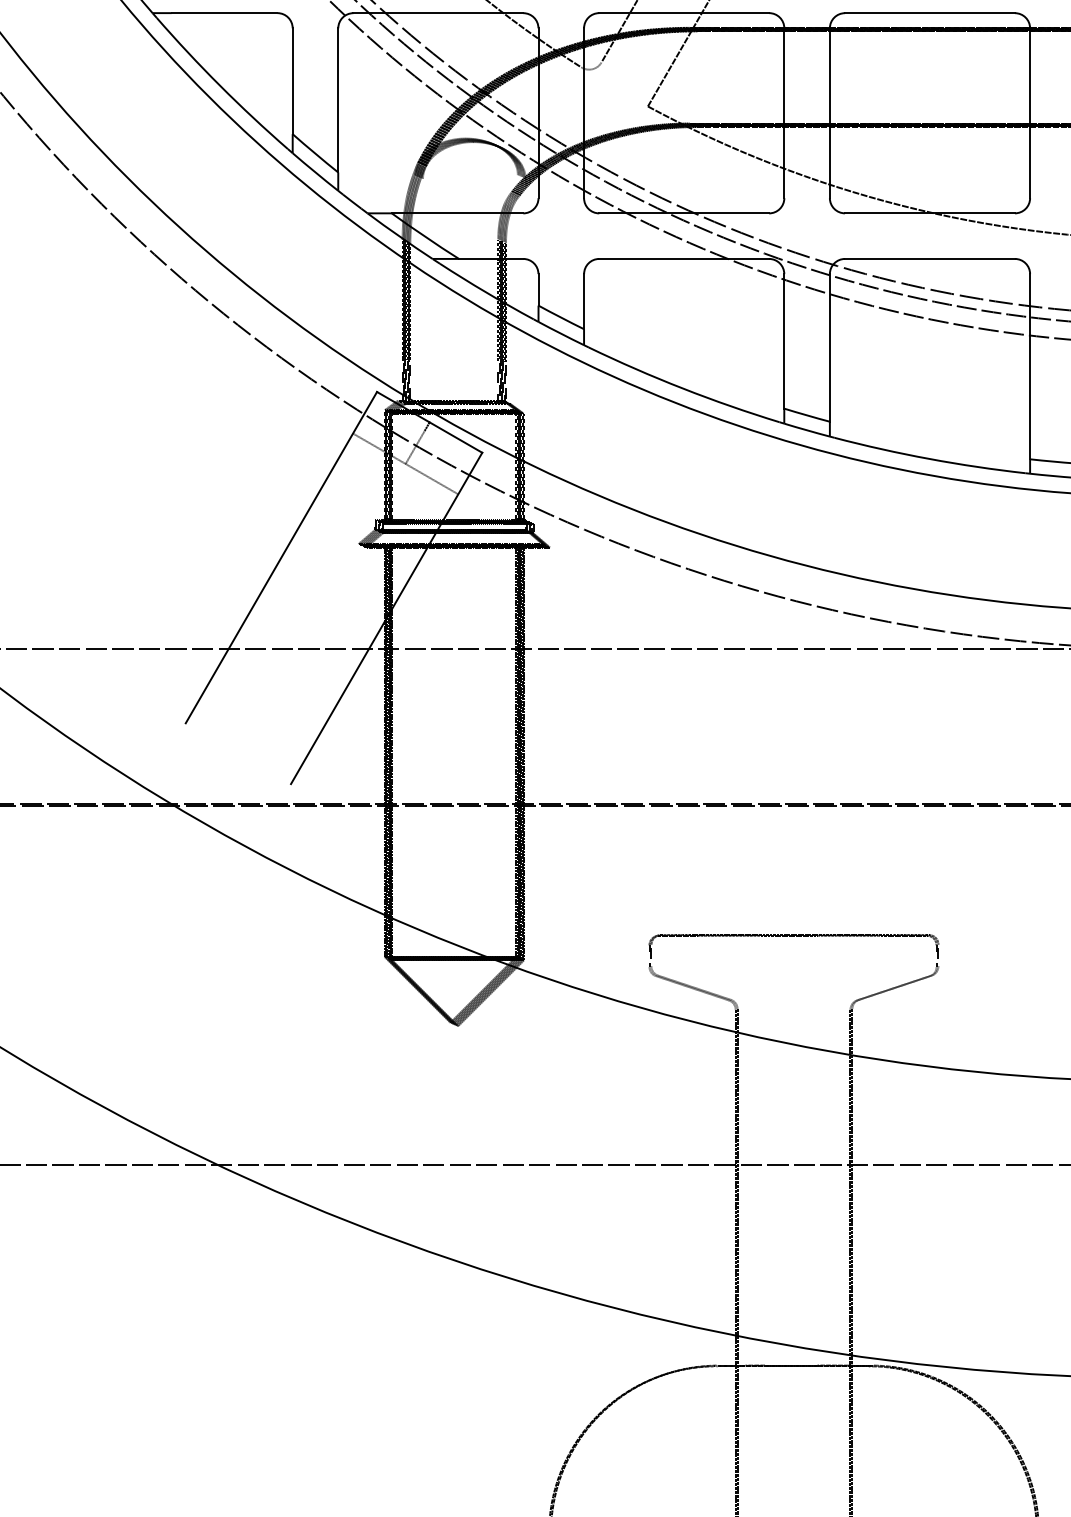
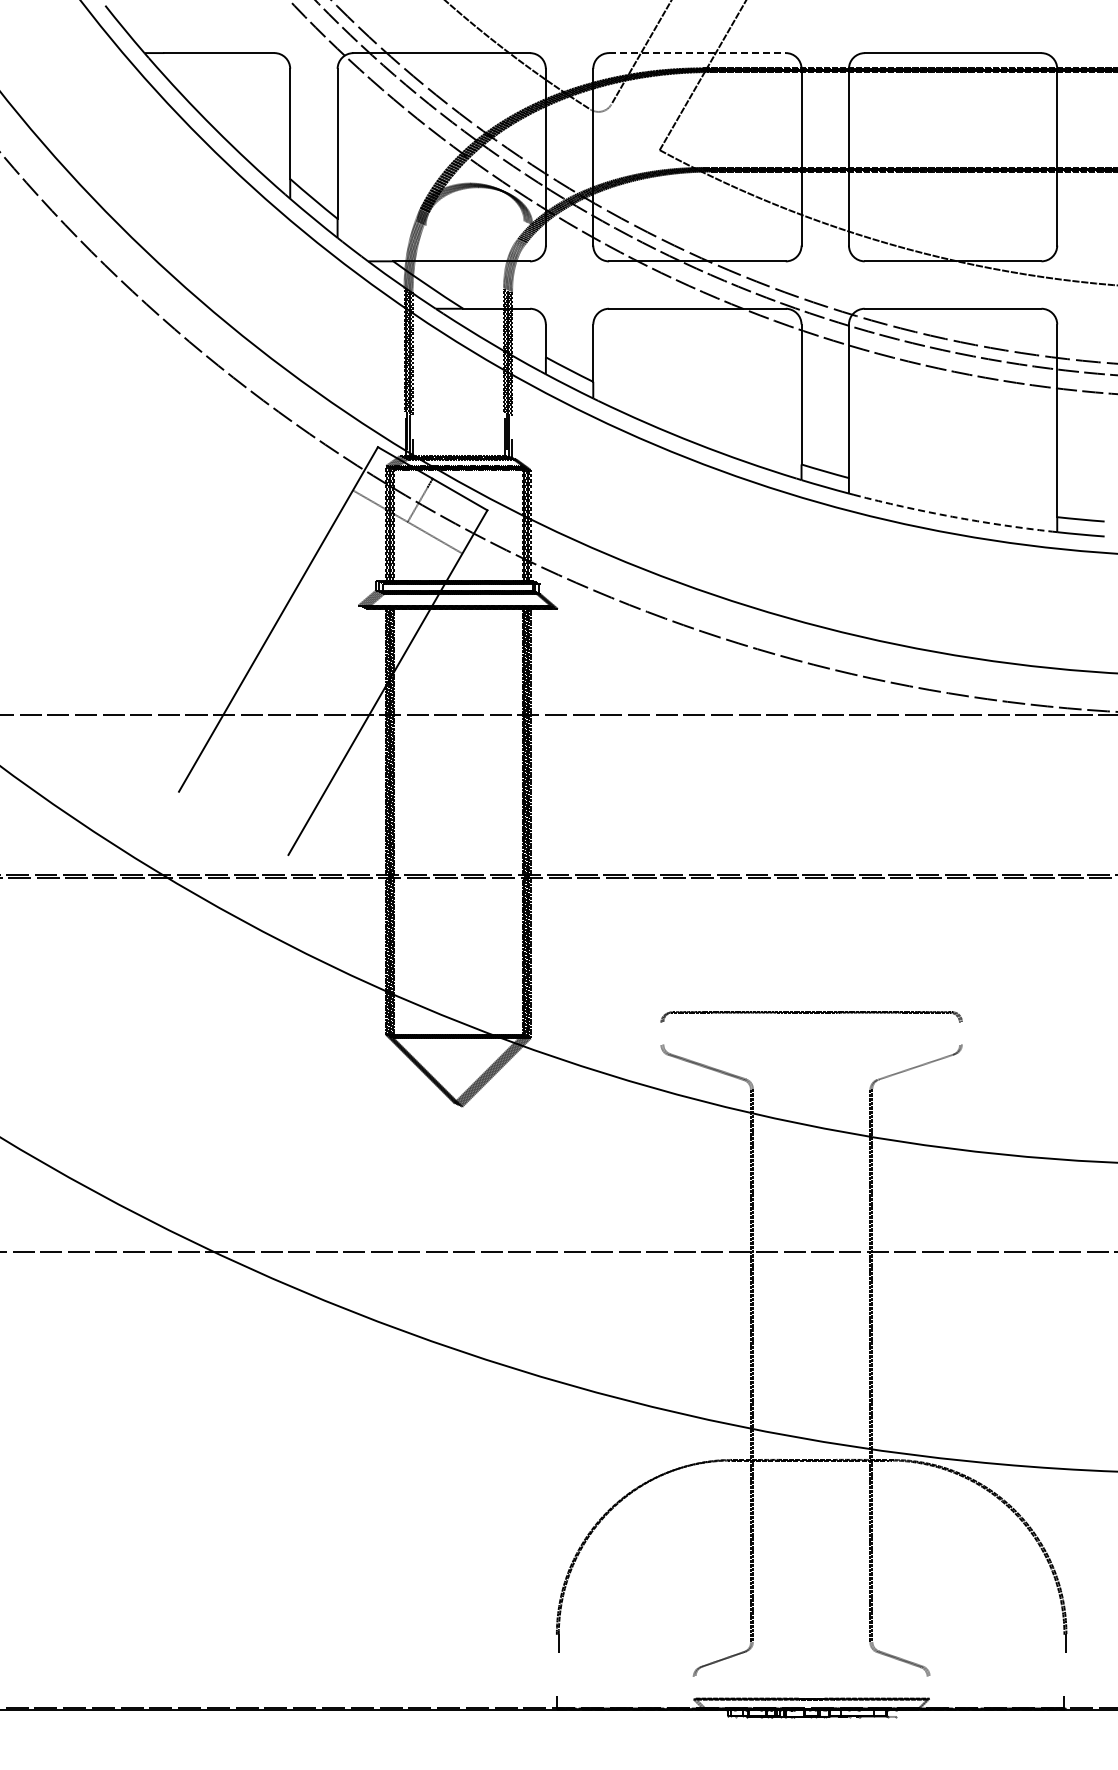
line: (684, 13) -> (697, 53), solid -> dashed
arc: (929, 458) -> (952, 516), solid -> dashed
line: (893, 988) -> (915, 1067), removed

